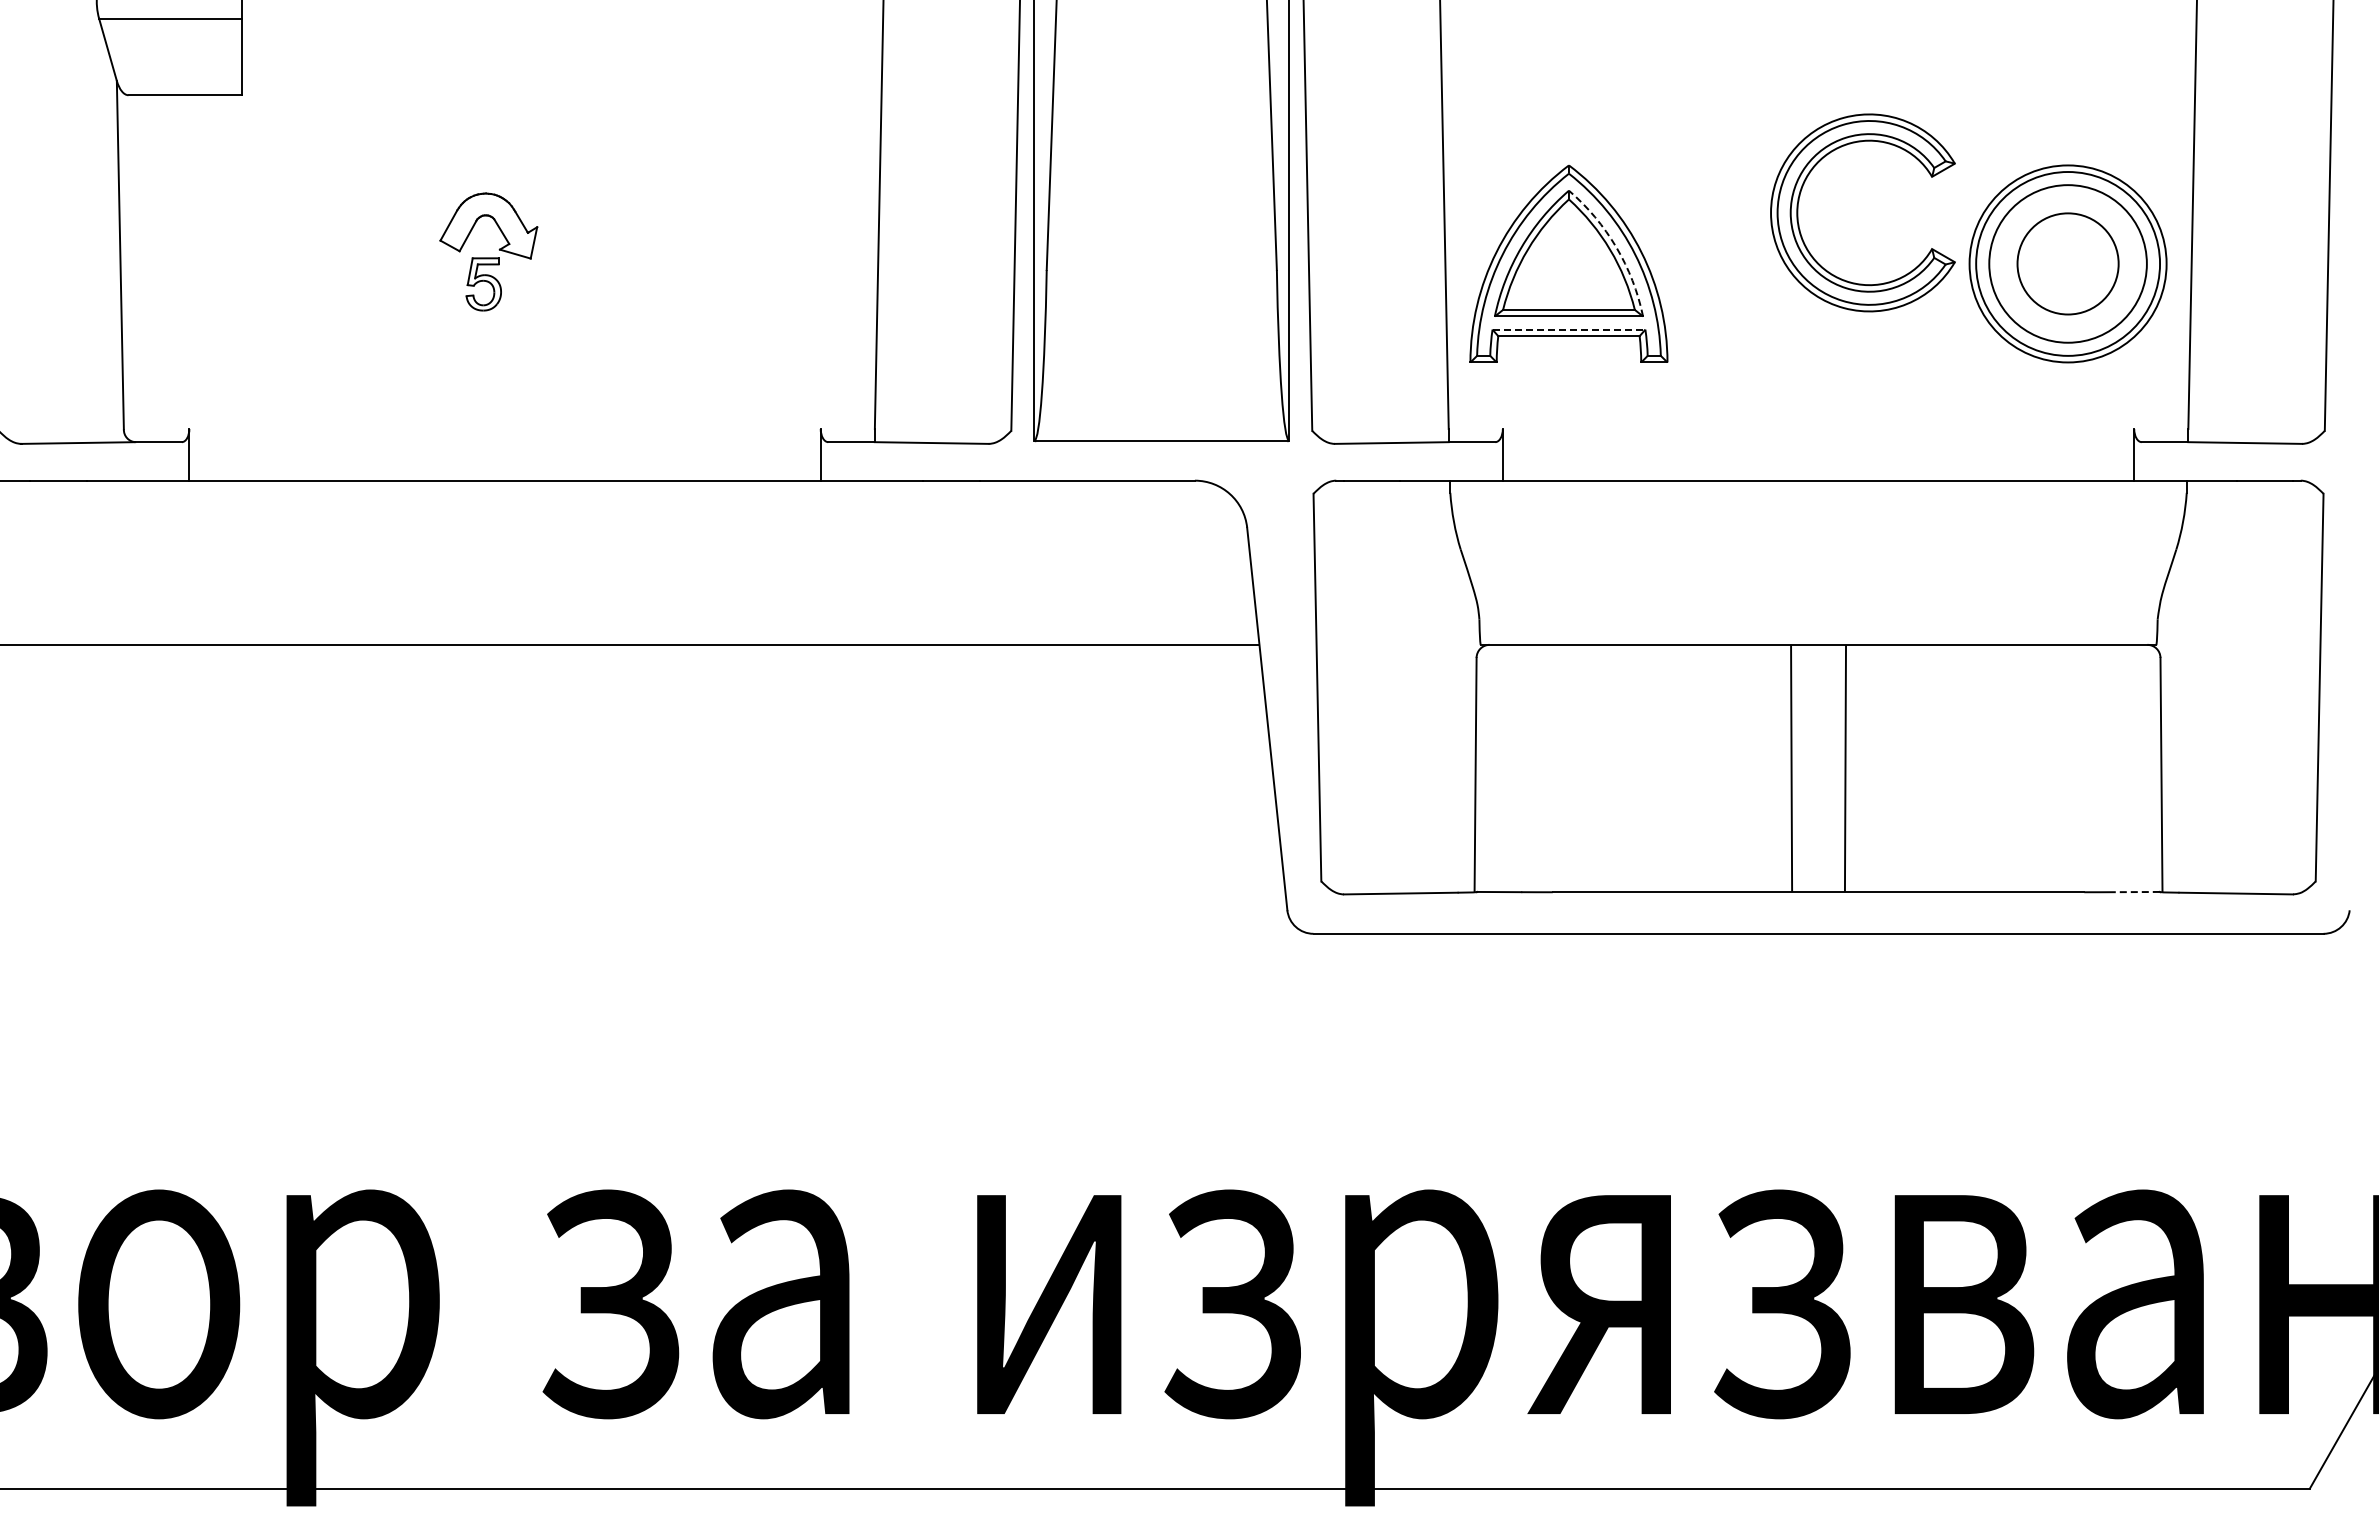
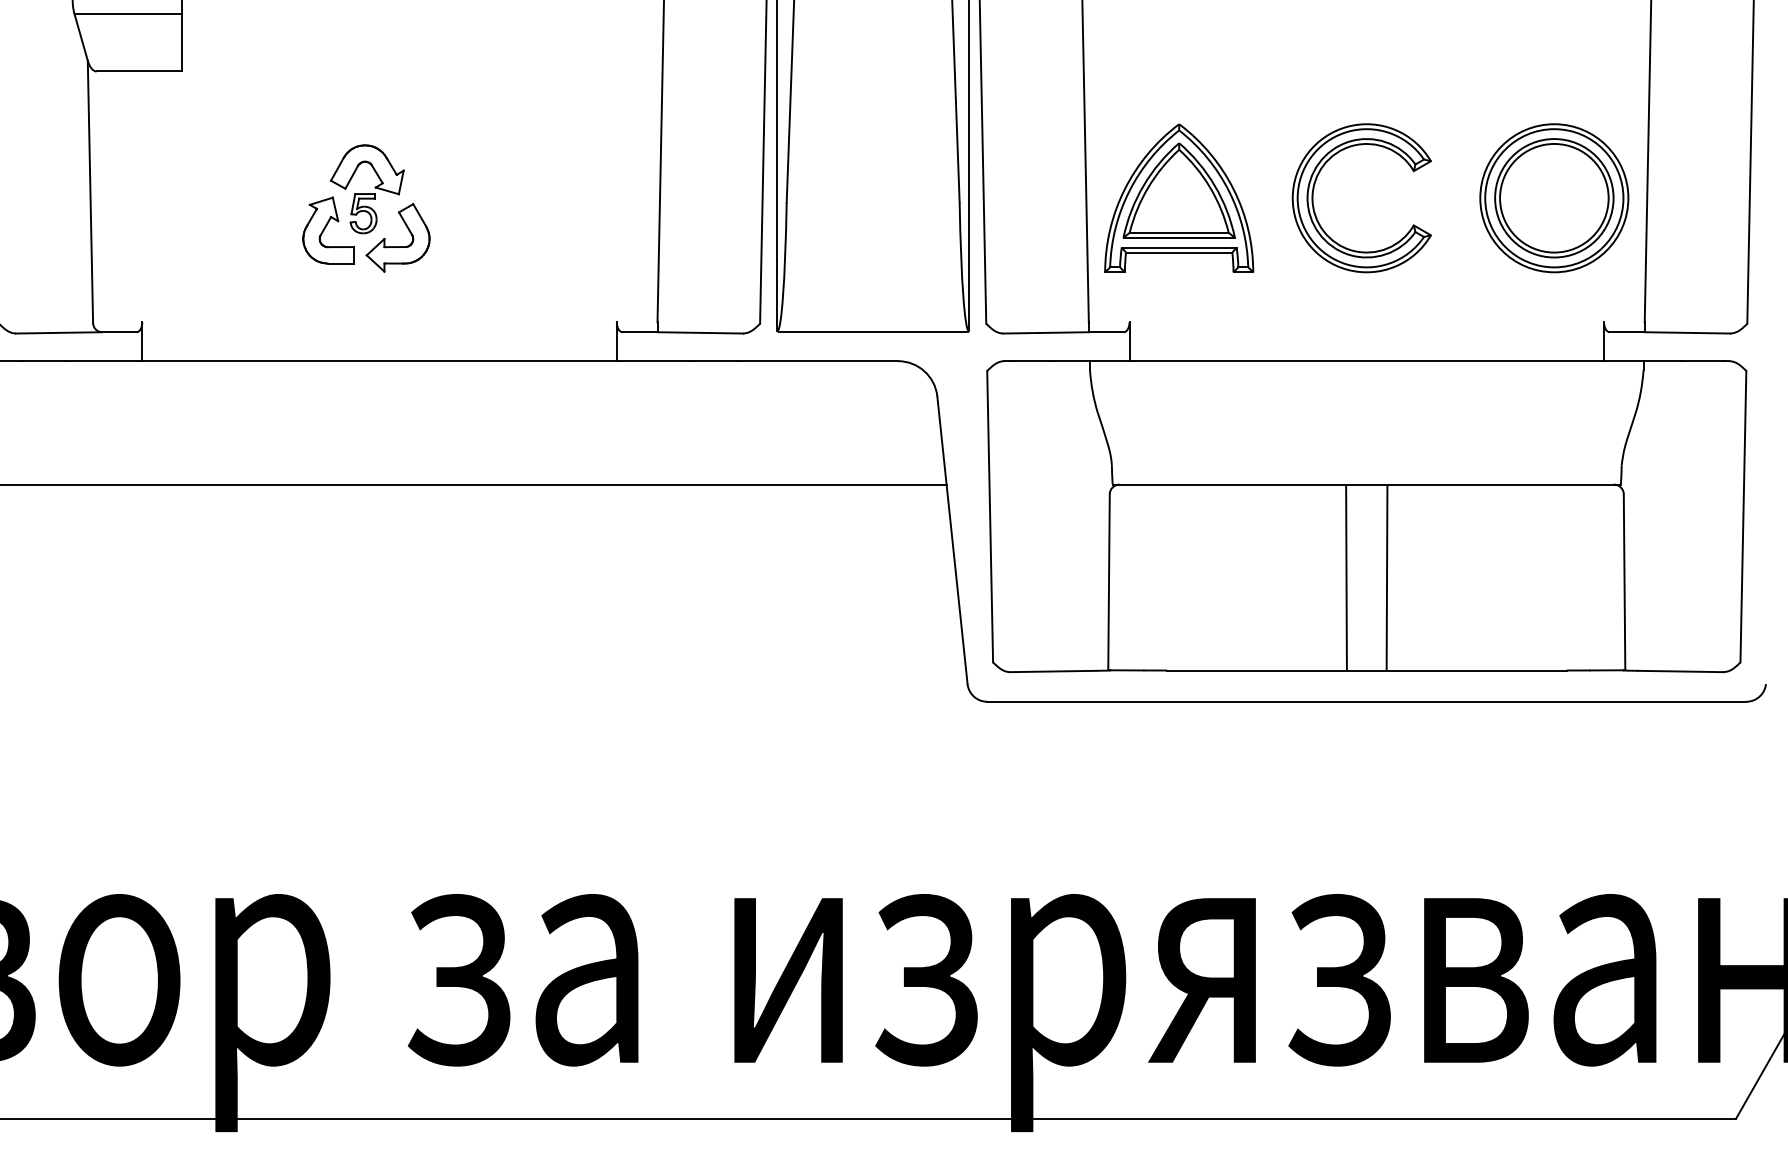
part: (1799, 201) -> (1314, 189), moved
arc: (1616, 247) -> (1214, 185), dashed -> solid
circle: (2067, 263) -> (1553, 197), size x1.43
part: (436, 306) -> (328, 230), added
part: (529, 328) -> (397, 246), added
line: (1569, 329) -> (1179, 247), dashed -> solid
line: (2137, 892) -> (1606, 670), dashed -> solid

